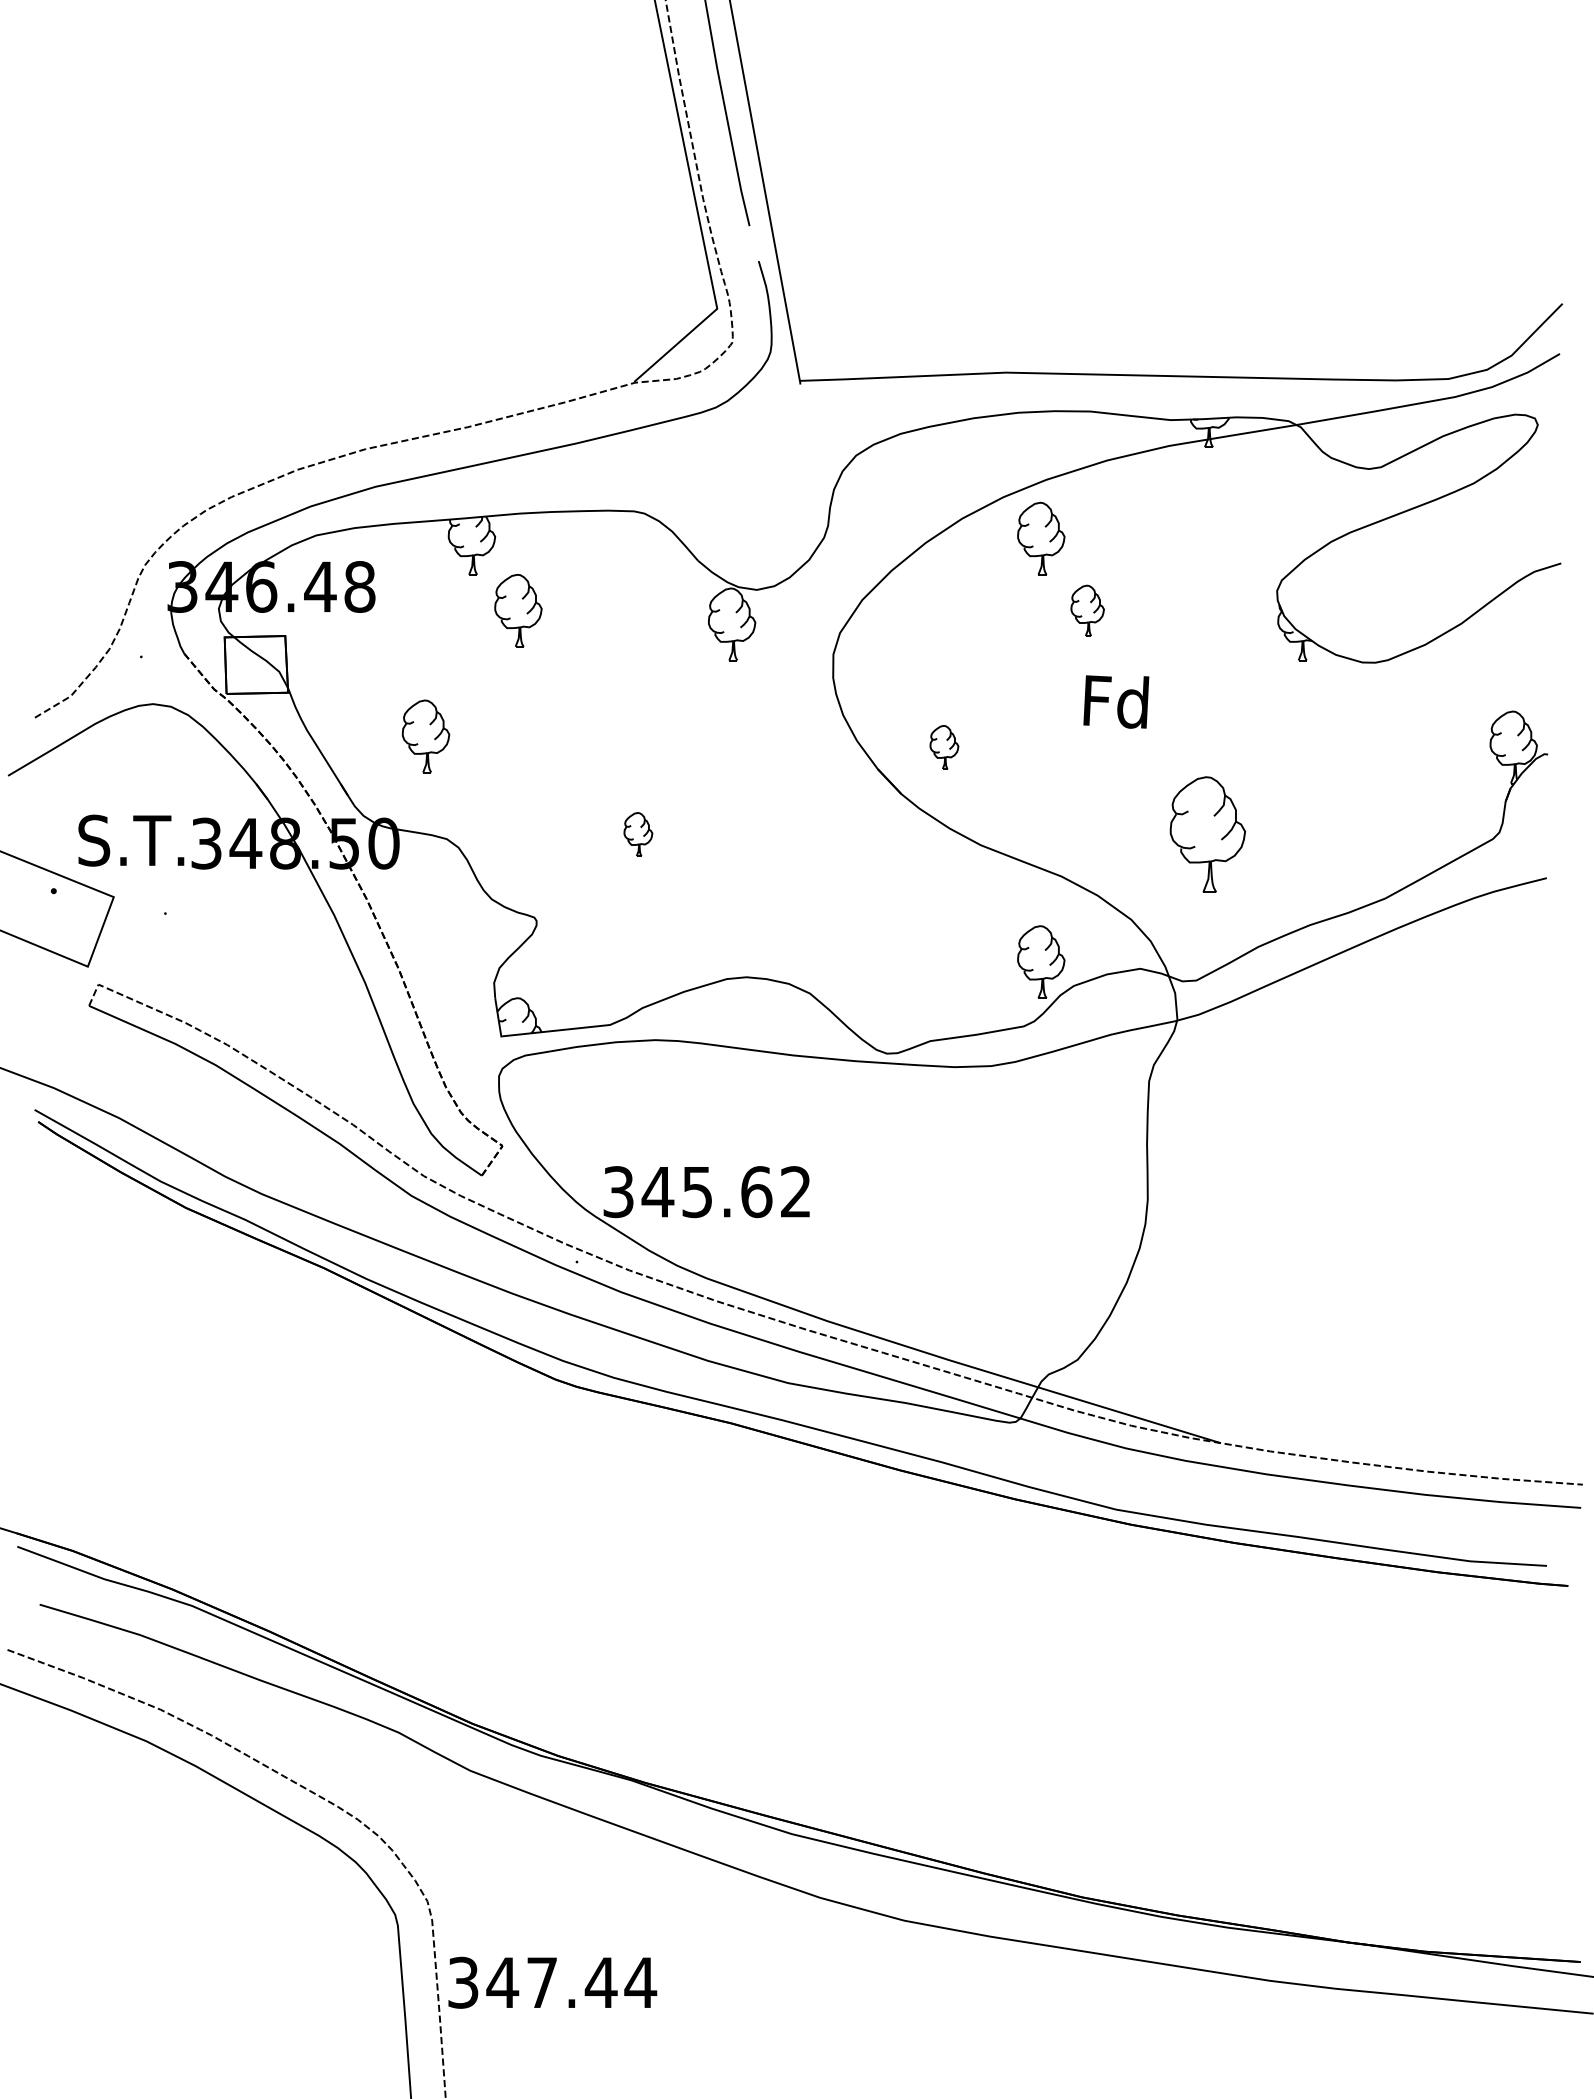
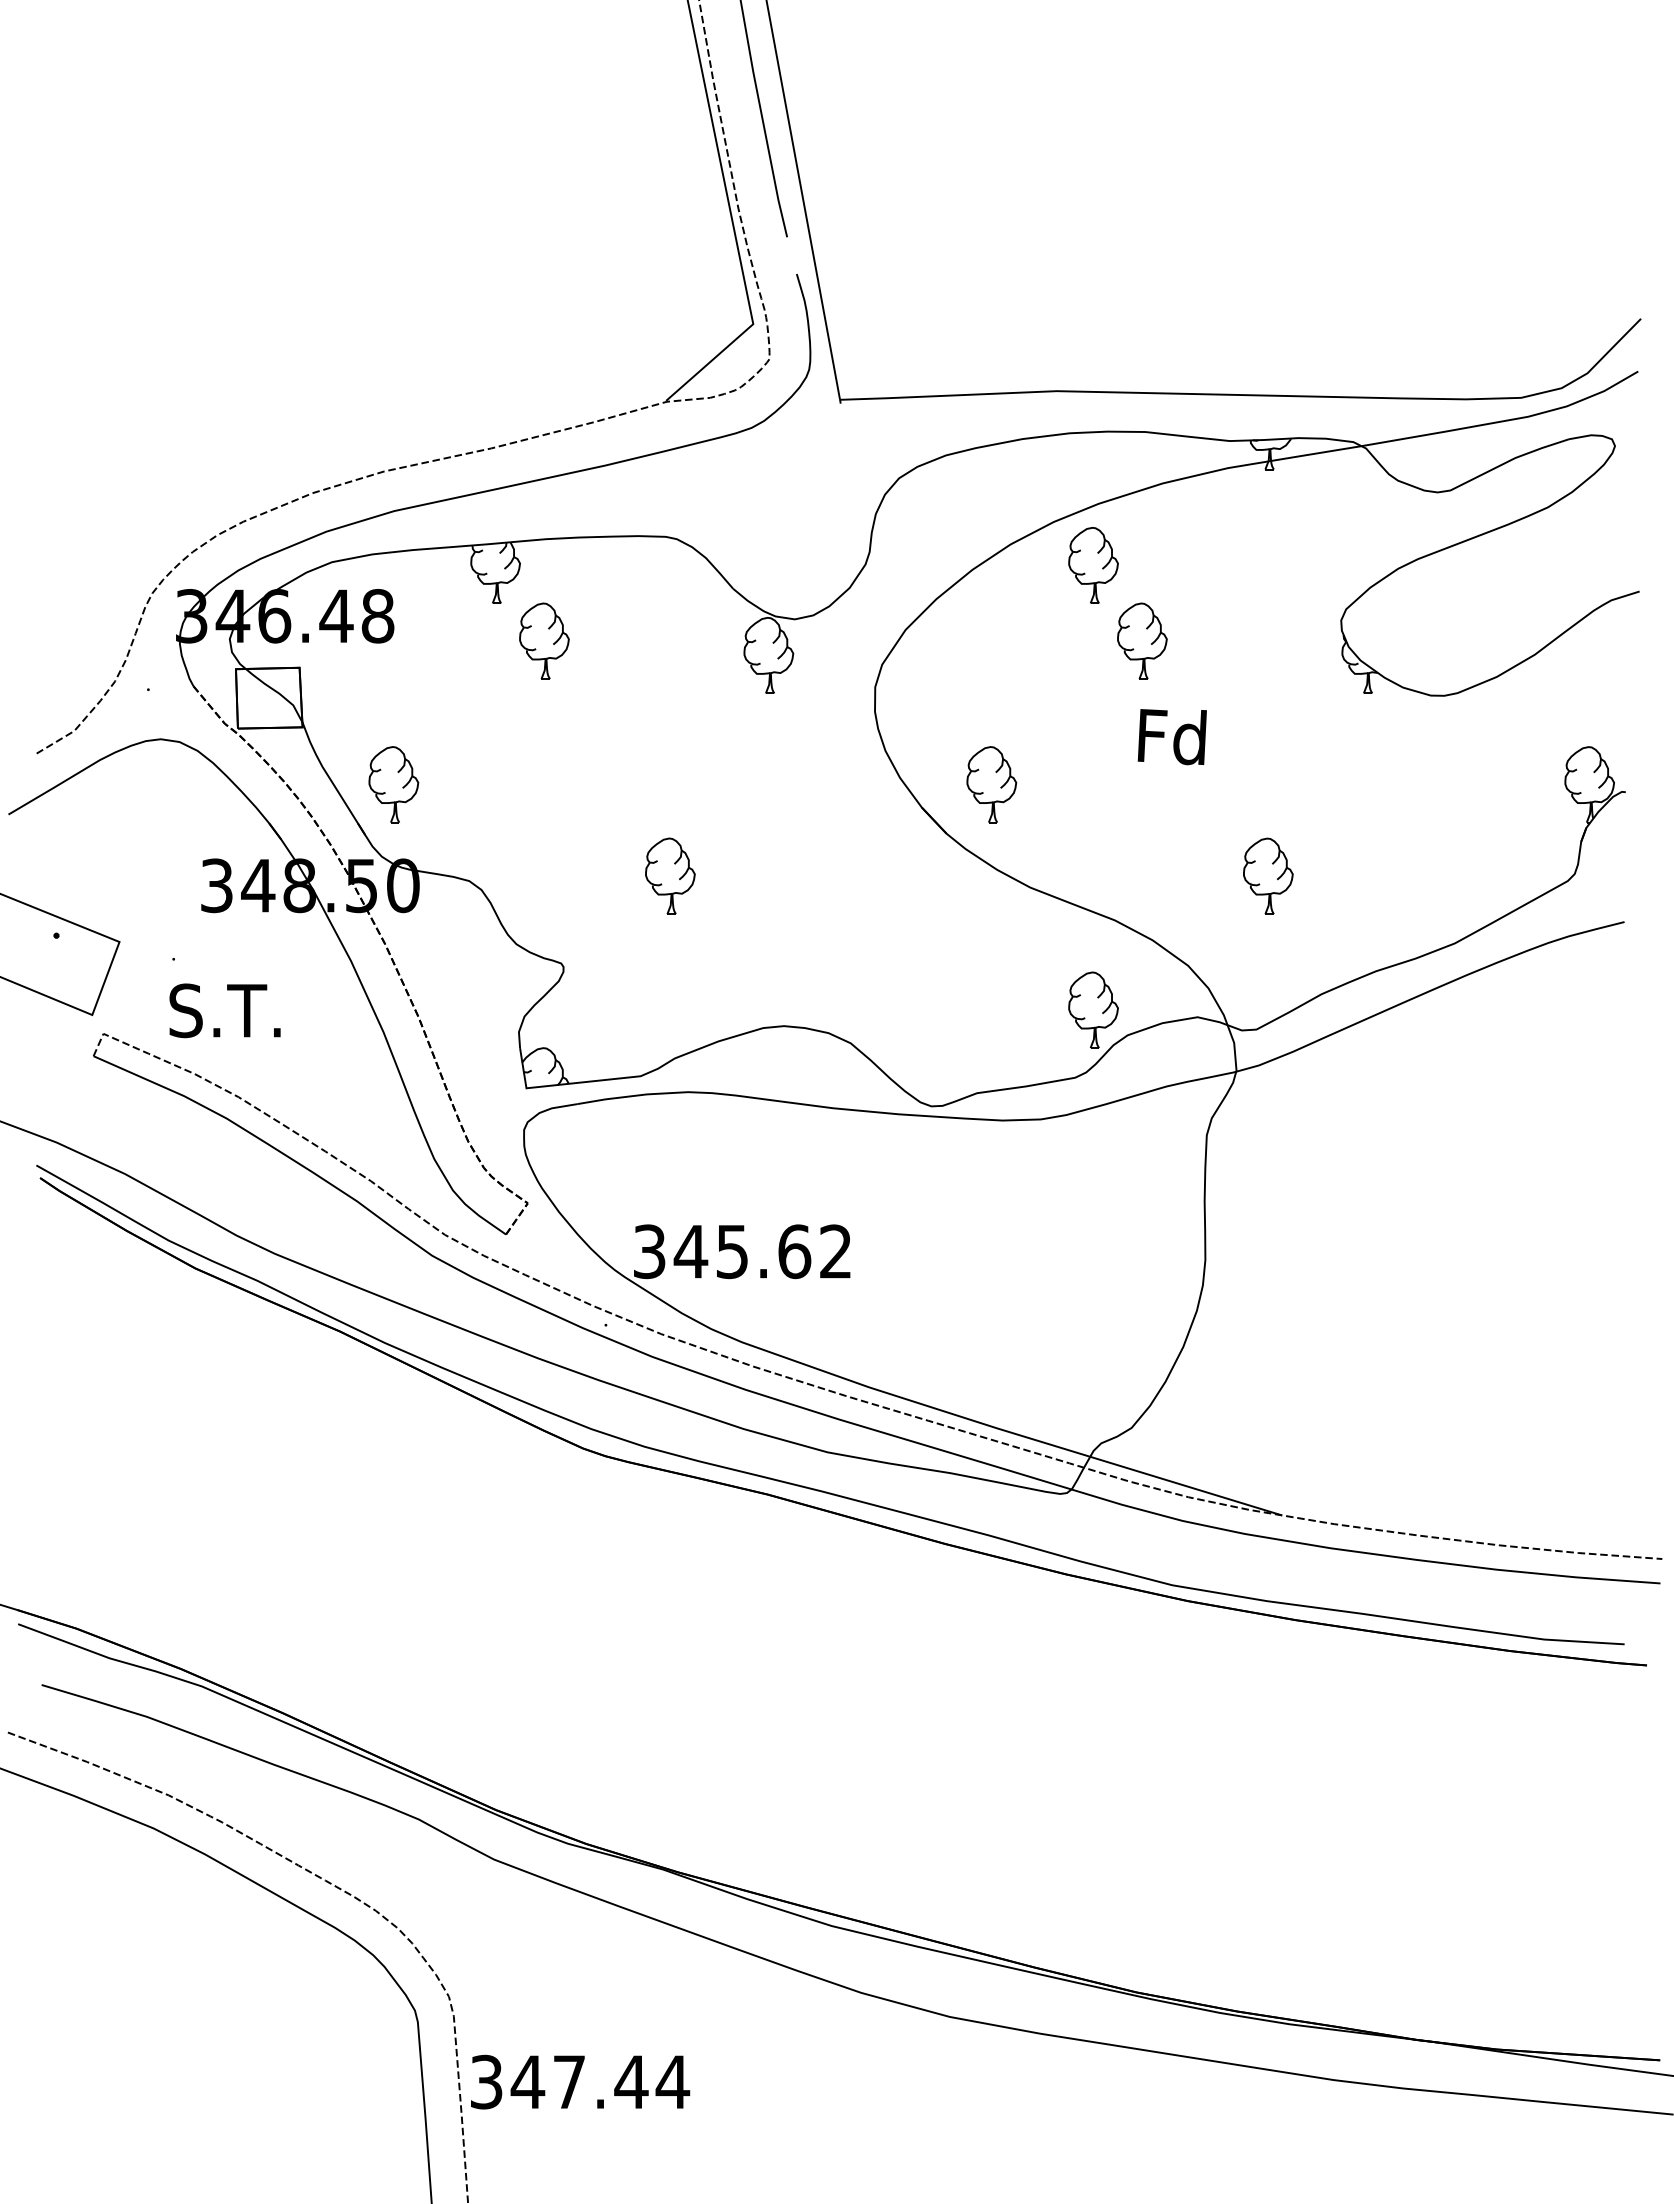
part: (1087, 610) -> (1142, 640), size x1.43
part: (425, 736) -> (393, 784), moved
part: (944, 747) -> (991, 784), size x1.67
part: (638, 834) -> (670, 876), size x1.67
part: (1207, 834) -> (1268, 876), size x0.62
text: (131, 840) -> (225, 1010), moved

